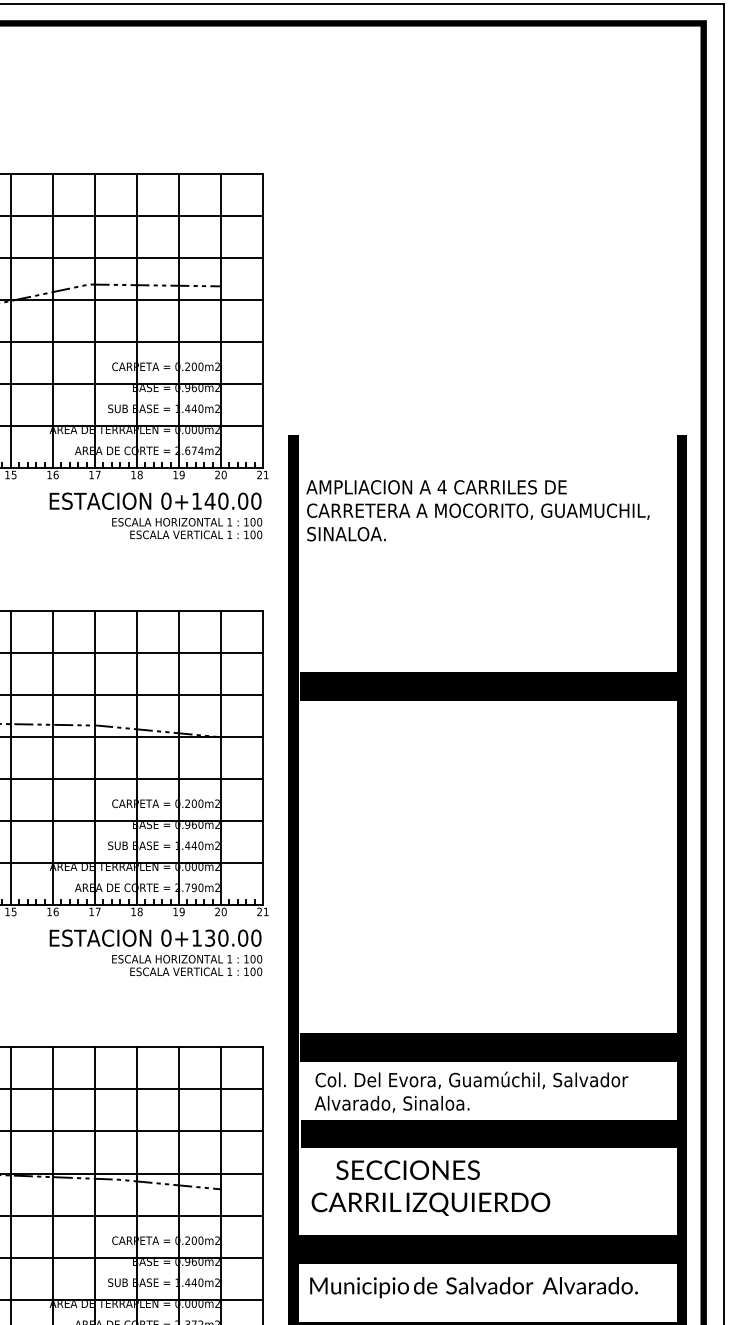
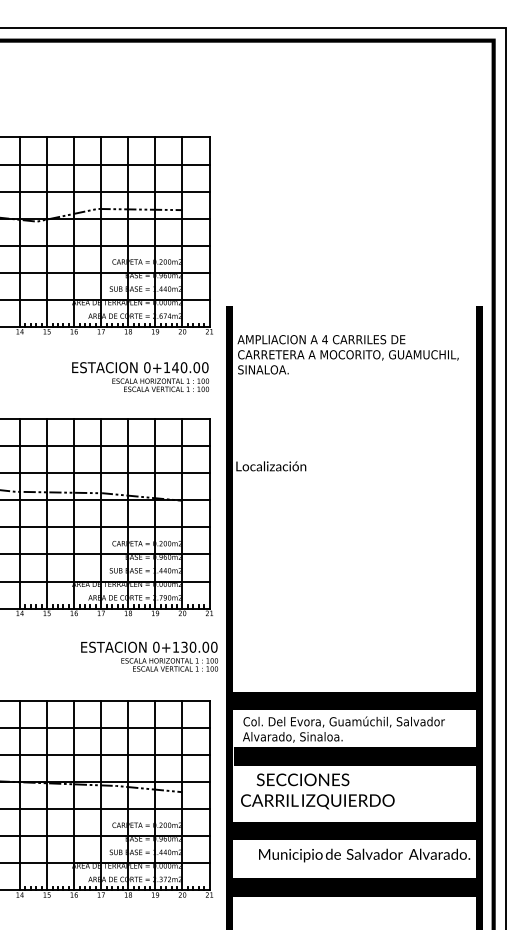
text: (155, 516) -> (140, 377), moved
fill: (487, 687) -> (354, 468), removed
text: (155, 952) -> (149, 656), moved
text: (473, 1287) -> (364, 855), moved

